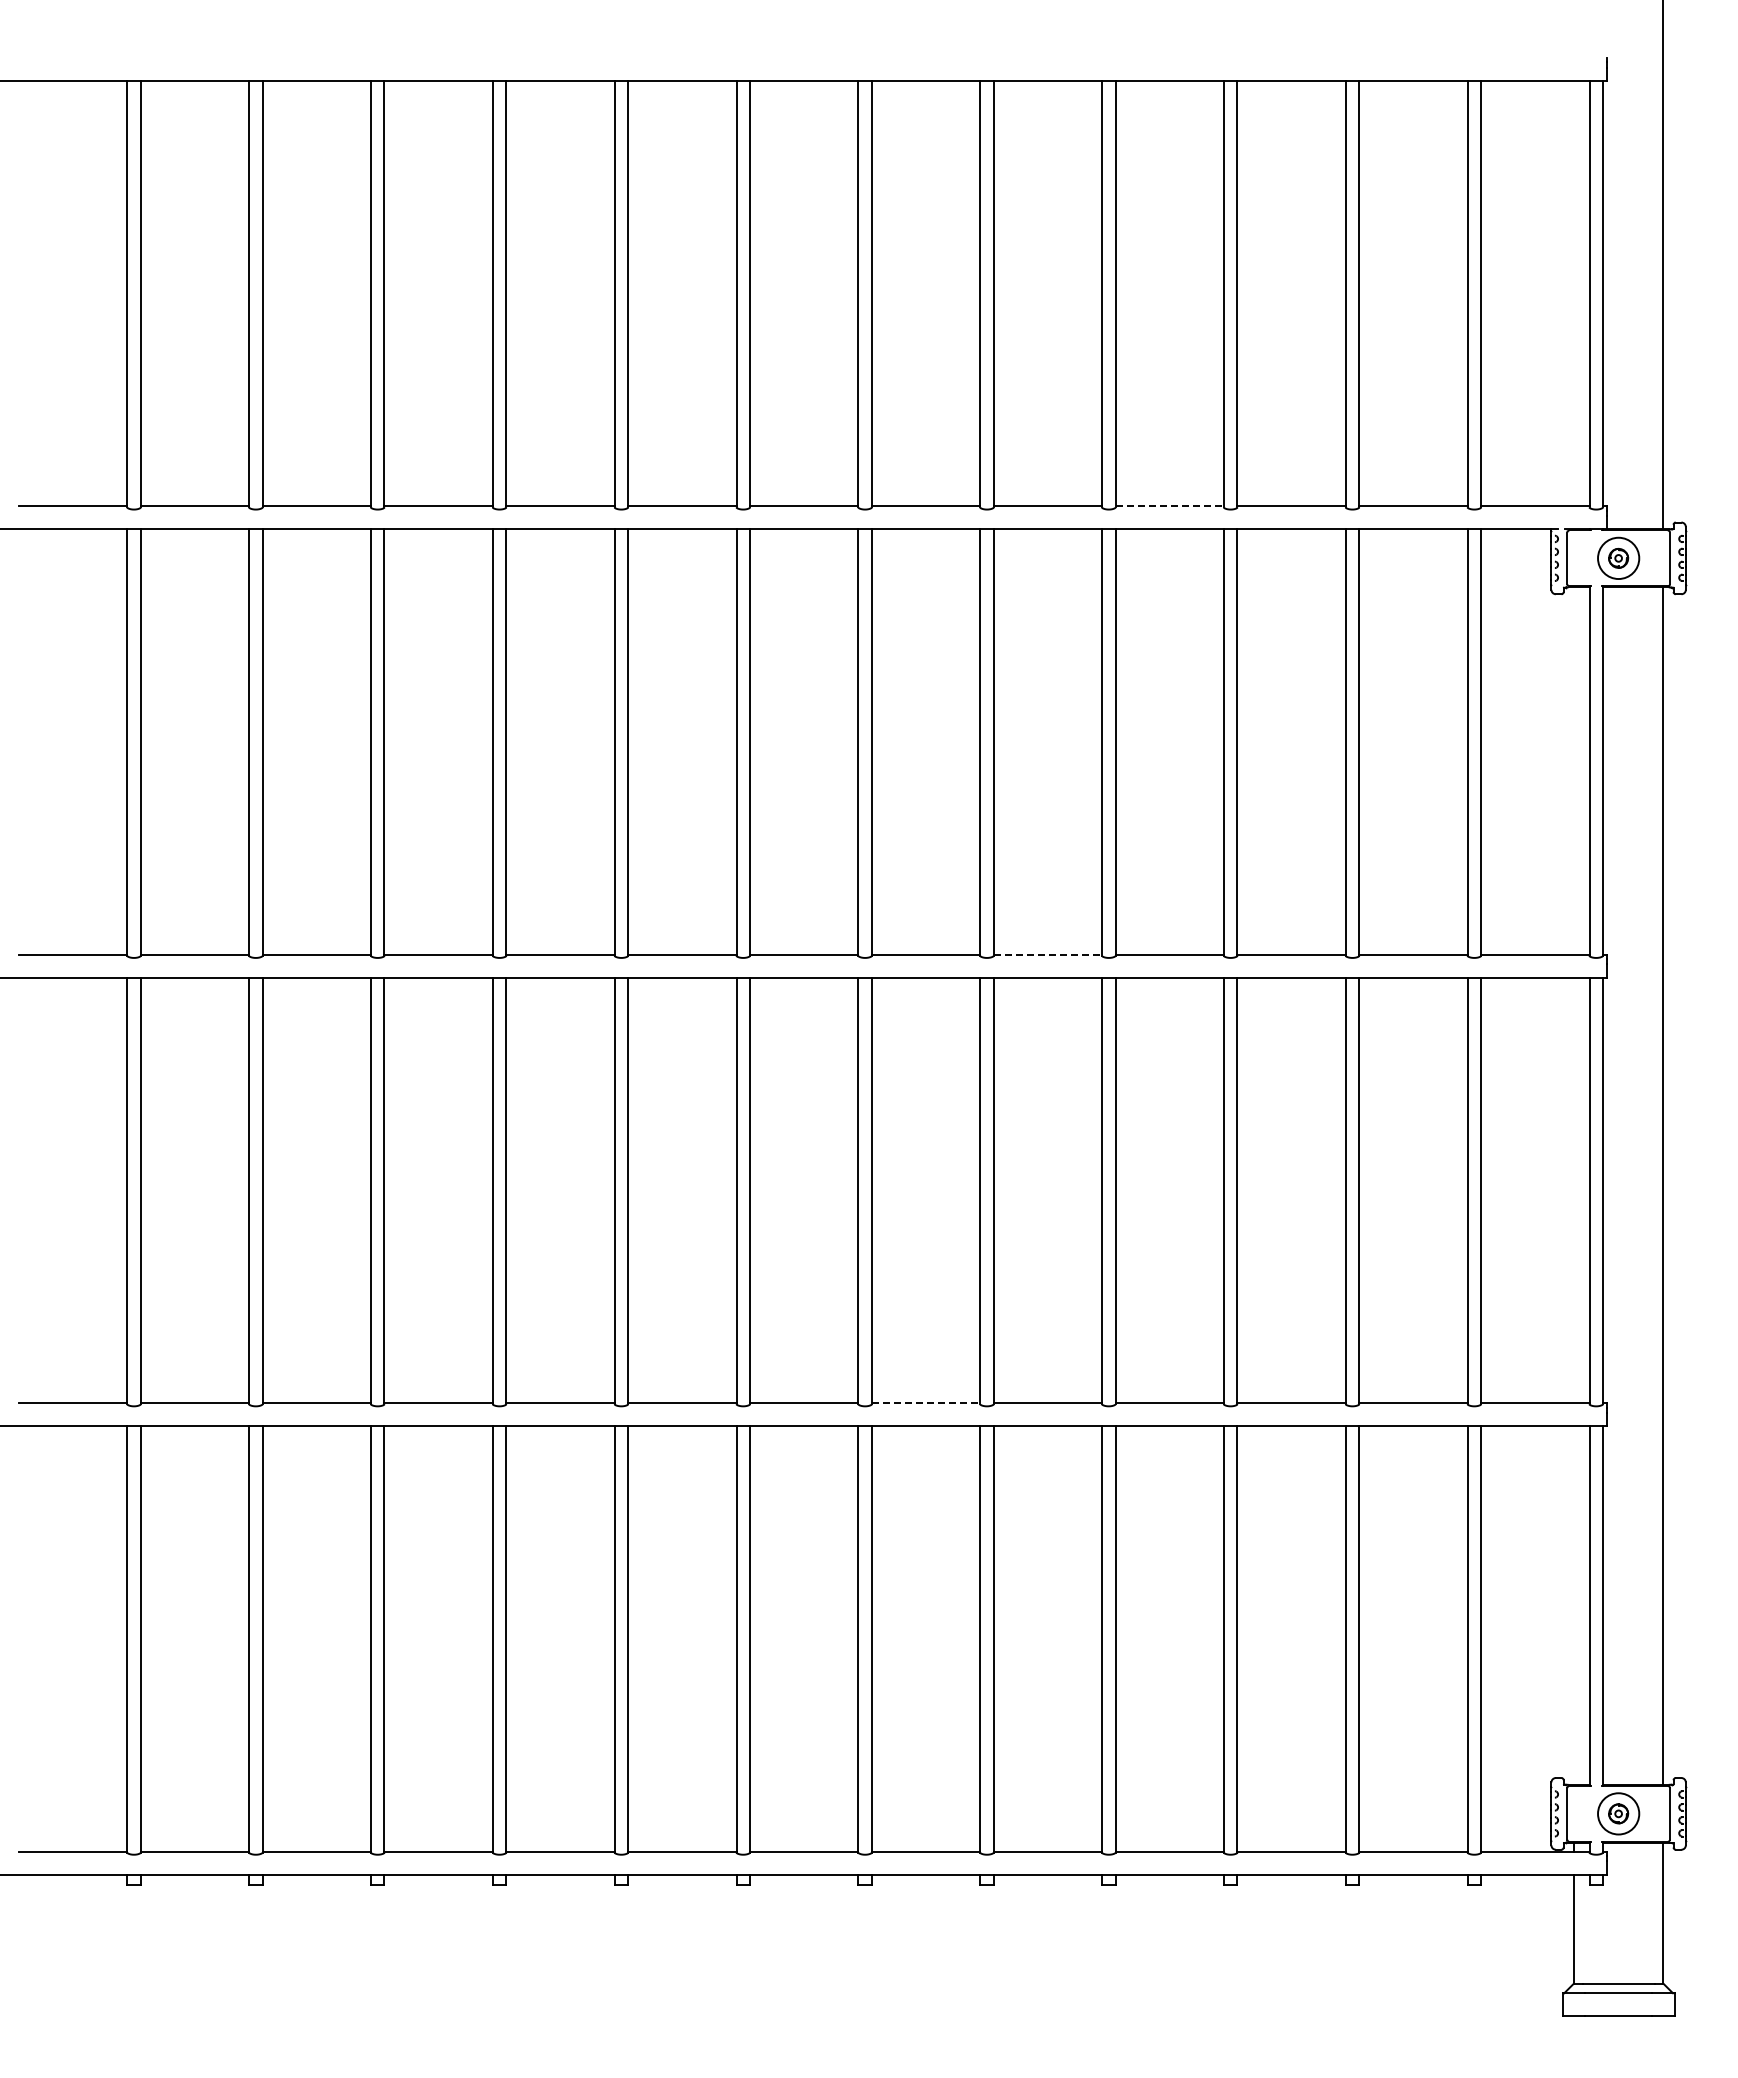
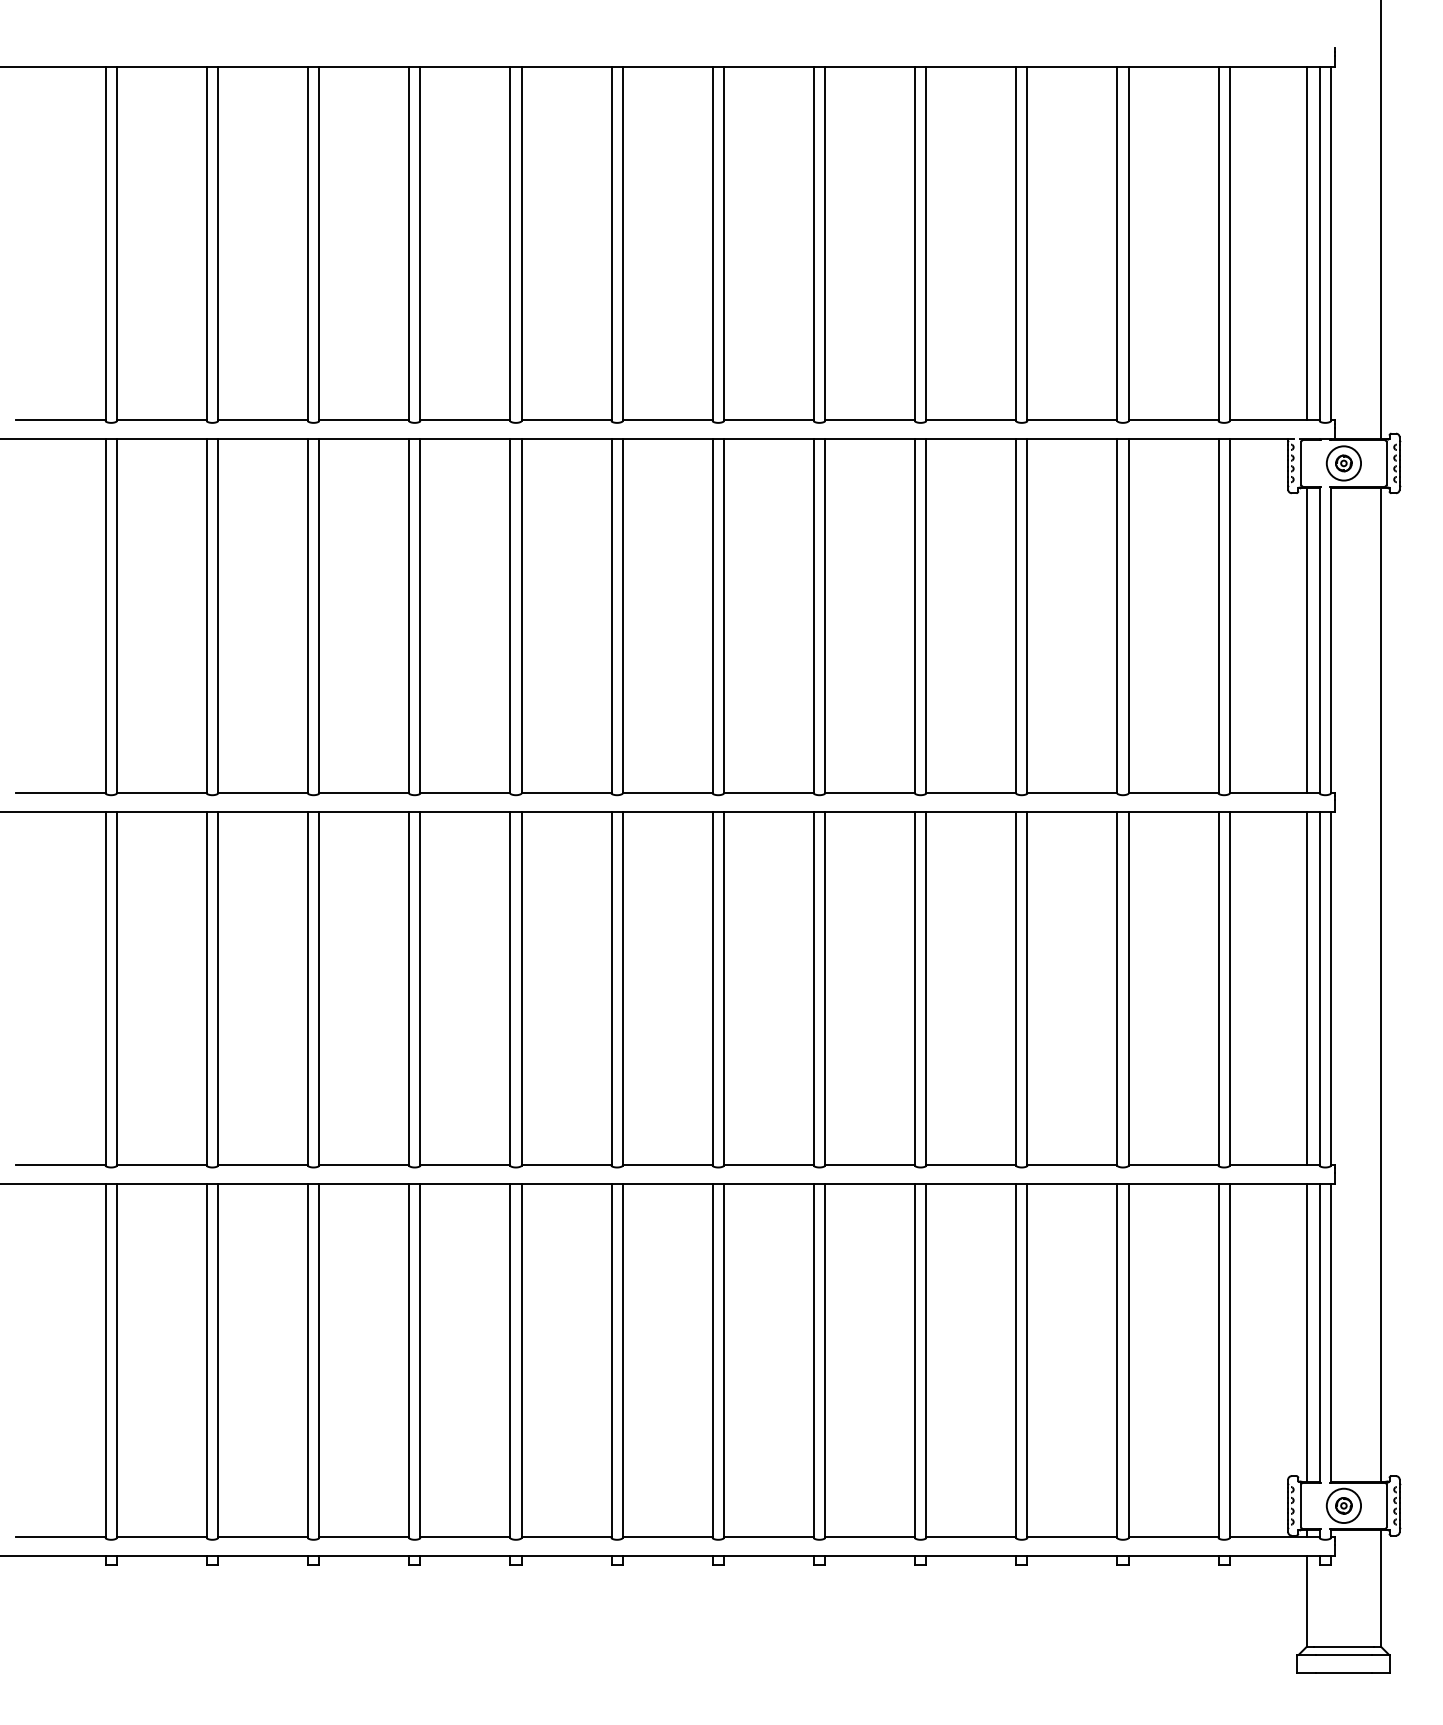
line: (1573, 293) -> (1306, 243), added
line: (1170, 506) -> (971, 420), dashed -> solid
line: (1573, 770) -> (1306, 639), added
line: (1048, 954) -> (870, 792), dashed -> solid
line: (1573, 1190) -> (1306, 988), added
line: (926, 1403) -> (769, 1165), dashed -> solid
line: (1573, 1605) -> (1306, 1332), added

